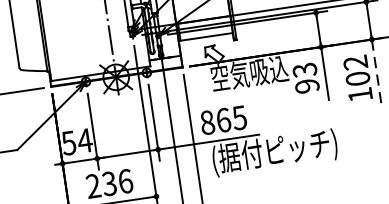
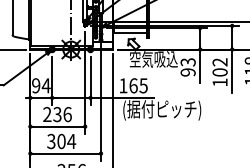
line: (377, 74) -> (232, 71), dashed -> solid
text: (207, 122) -> (123, 85), 865 -> 165
text: (67, 142) -> (35, 85), 54 -> 94

